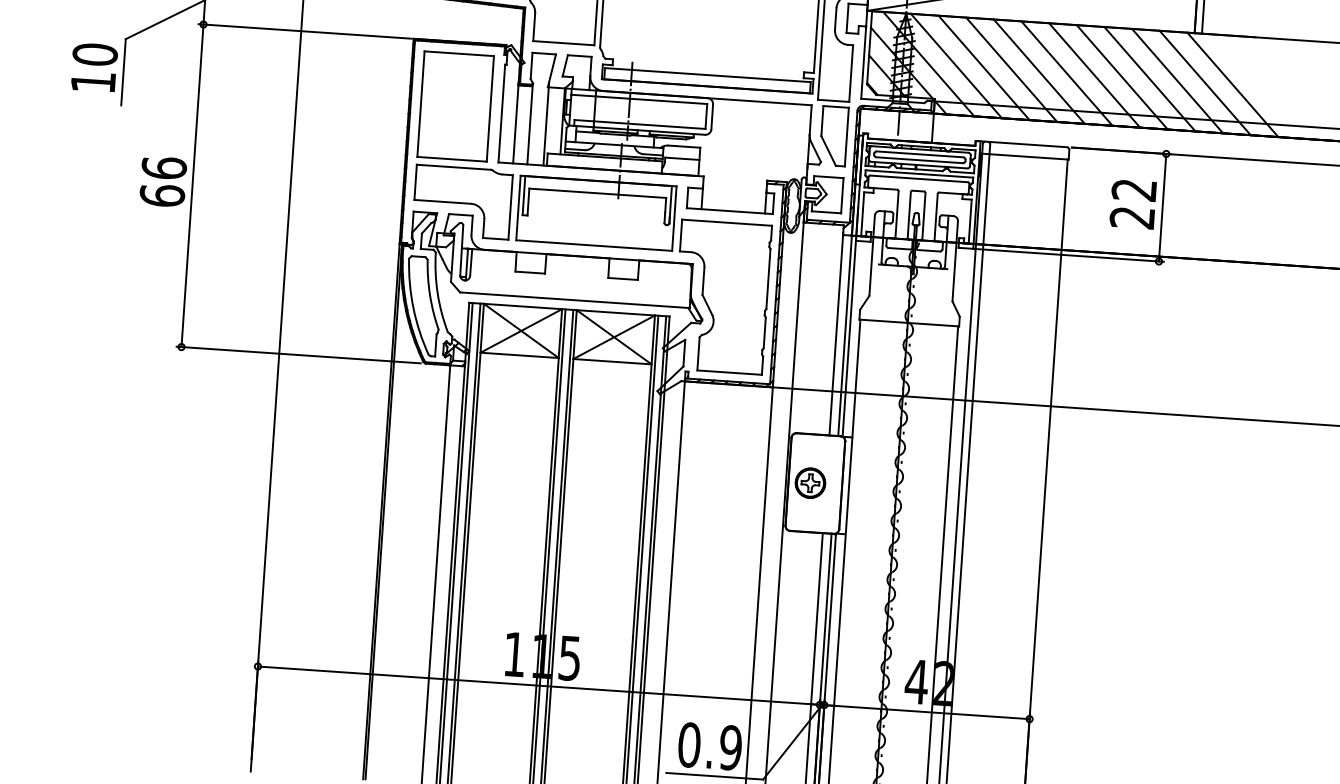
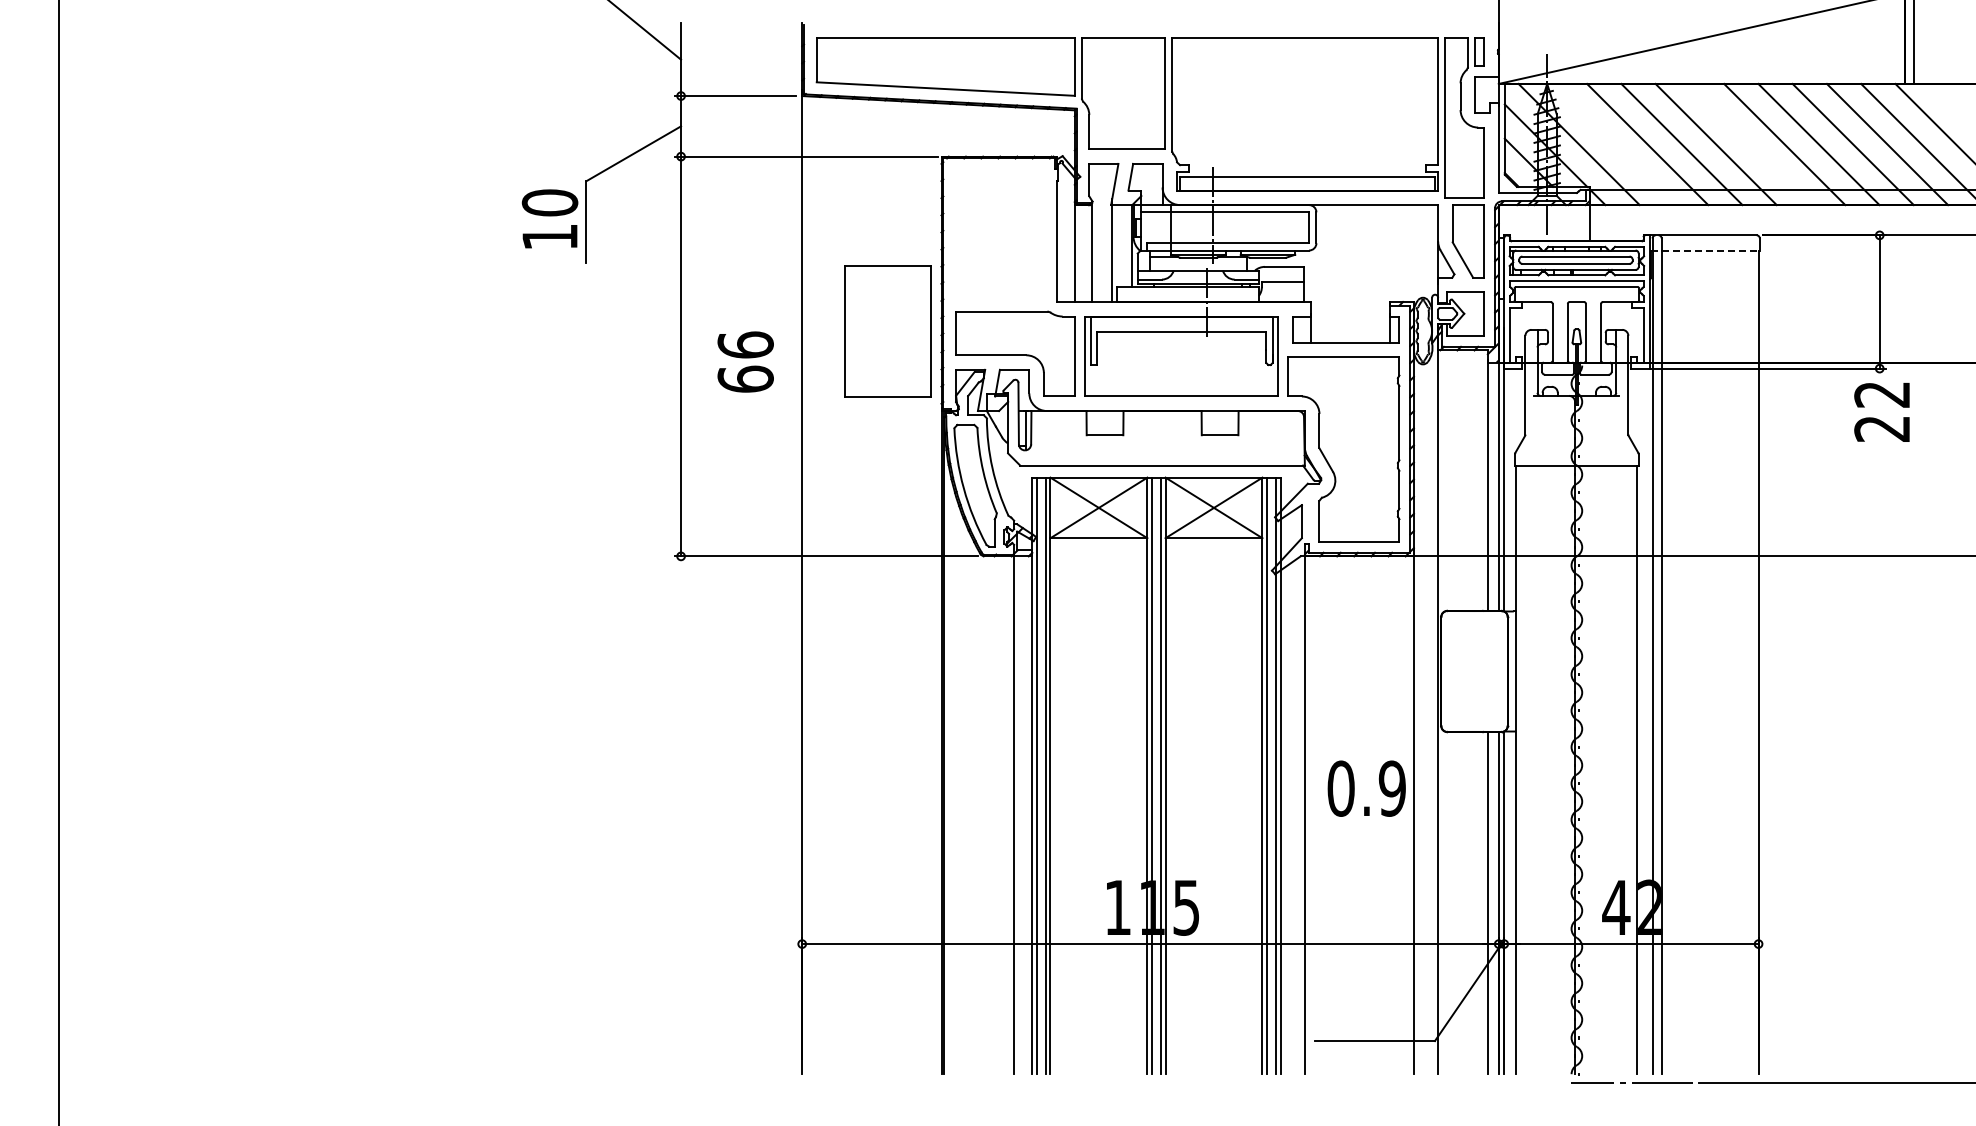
line: (955, 65) -> (1612, 144), removed
line: (1067, 73) -> (1750, 144), removed
part: (455, 106) -> (887, 331), moved
line: (1024, 156) -> (1705, 250), solid -> dashed
text: (163, 181) -> (745, 361), moved
text: (1132, 204) -> (1881, 412), moved
part: (810, 483) -> (1468, 671), removed
text: (709, 746) -> (1366, 788), moved

